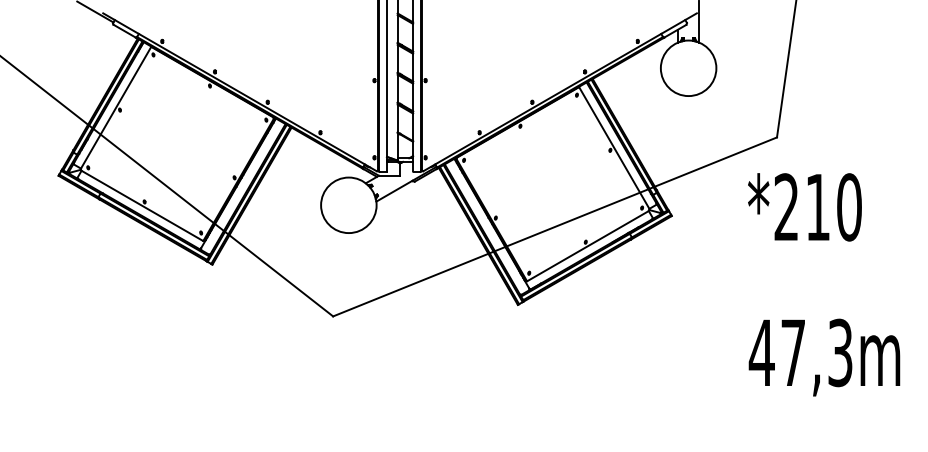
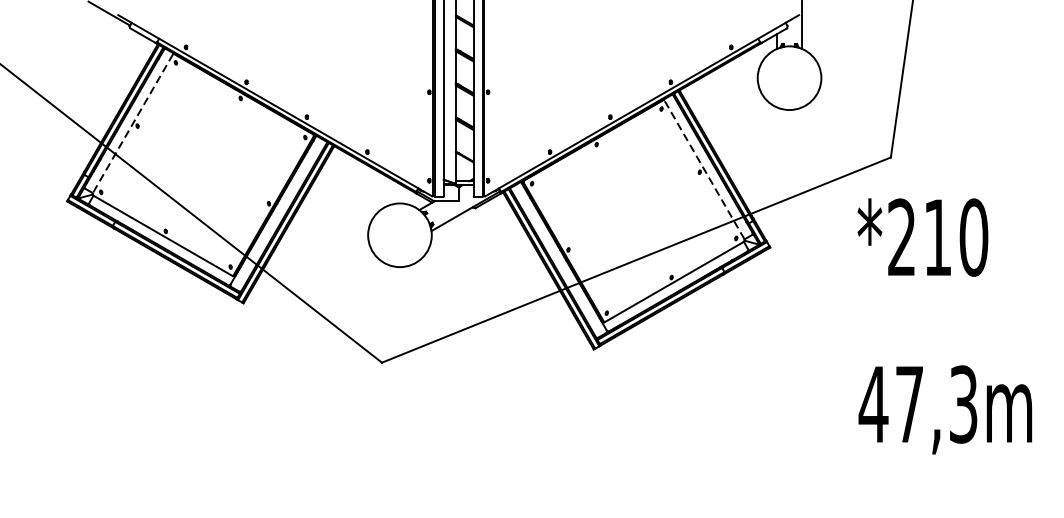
line: (116, 107) -> (133, 123), solid -> dashed
line: (614, 148) -> (704, 170), solid -> dashed

